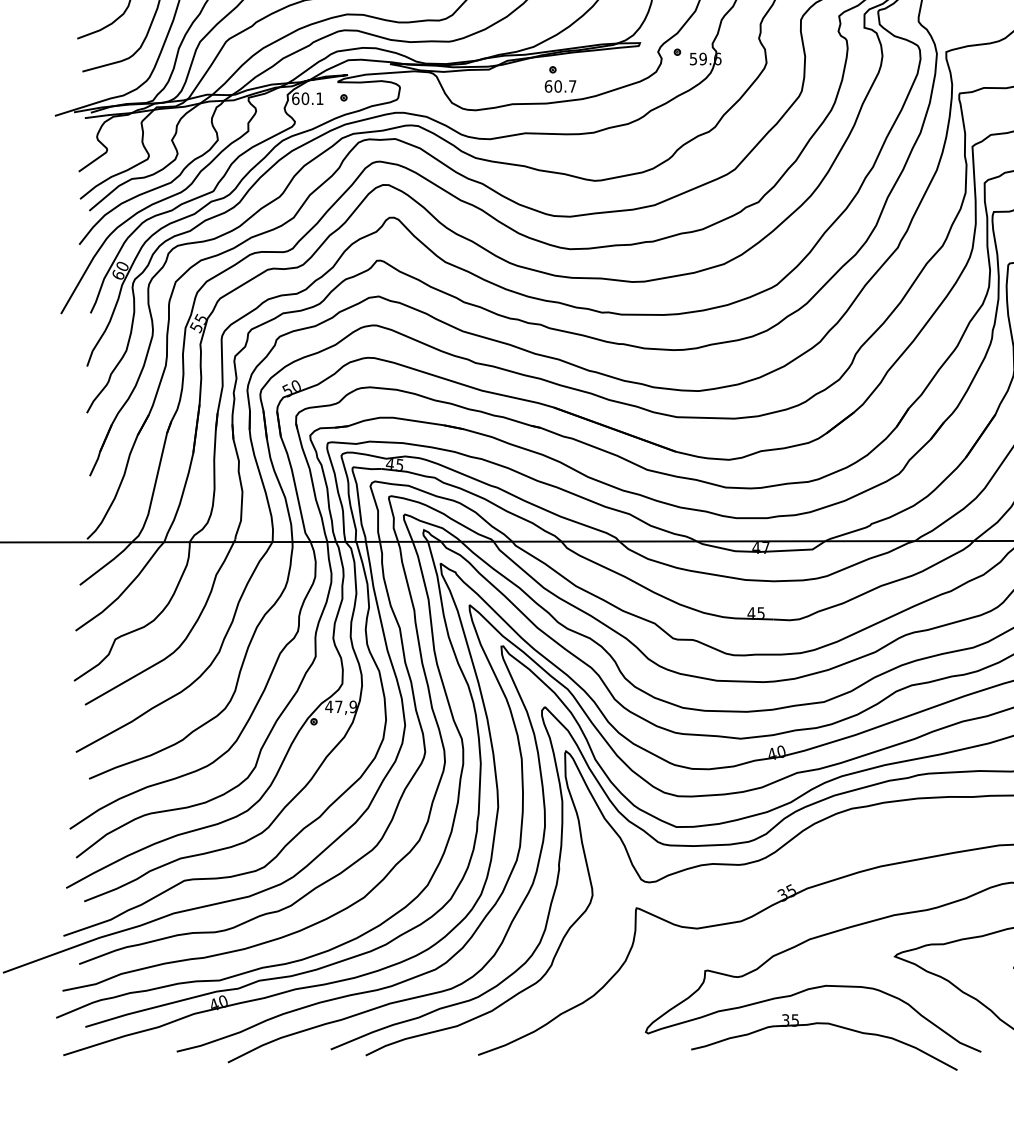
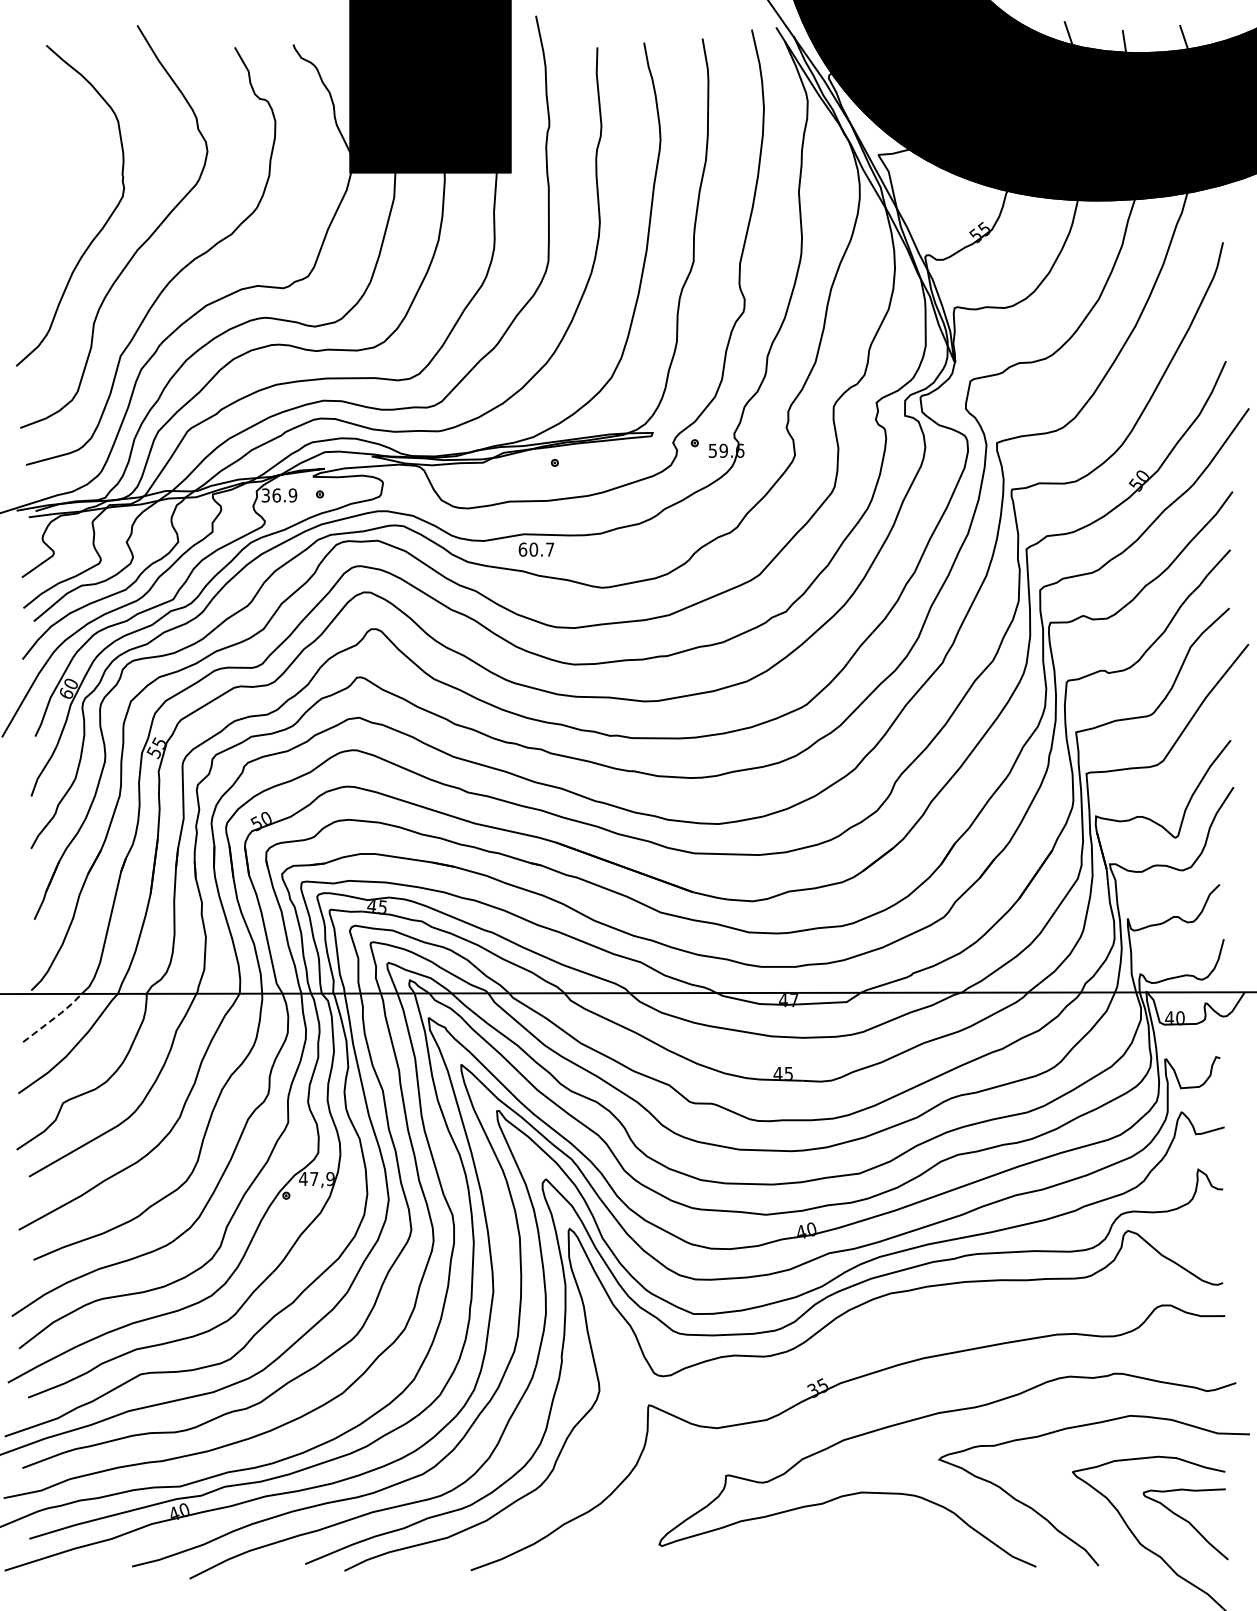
text: (560, 86) -> (536, 549), moved
text: (307, 98) -> (279, 495), 60.1 -> 36.9
line: (108, 563) -> (55, 1017), solid -> dashed
part: (829, 1024) -> (865, 1536), removed

